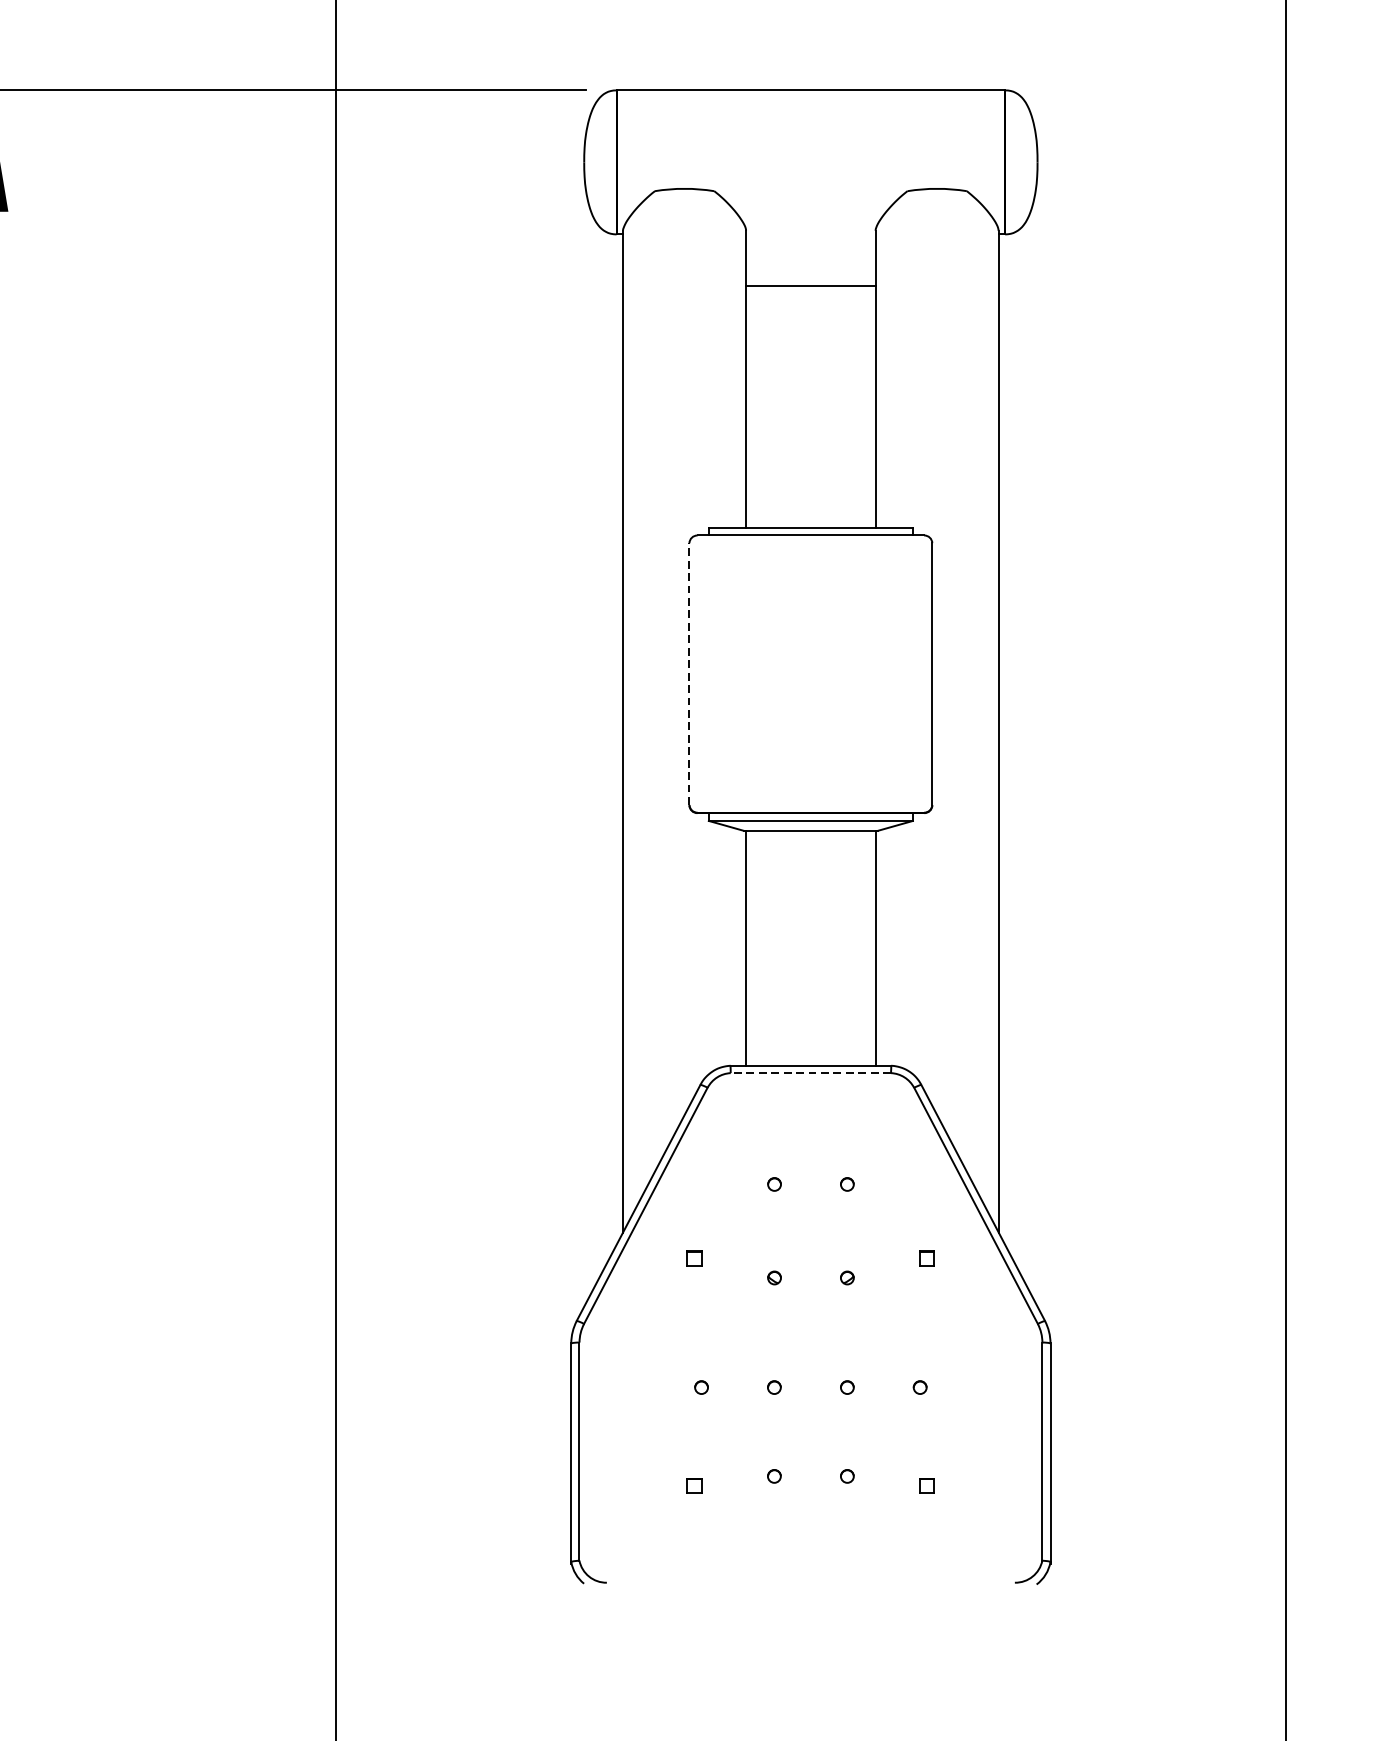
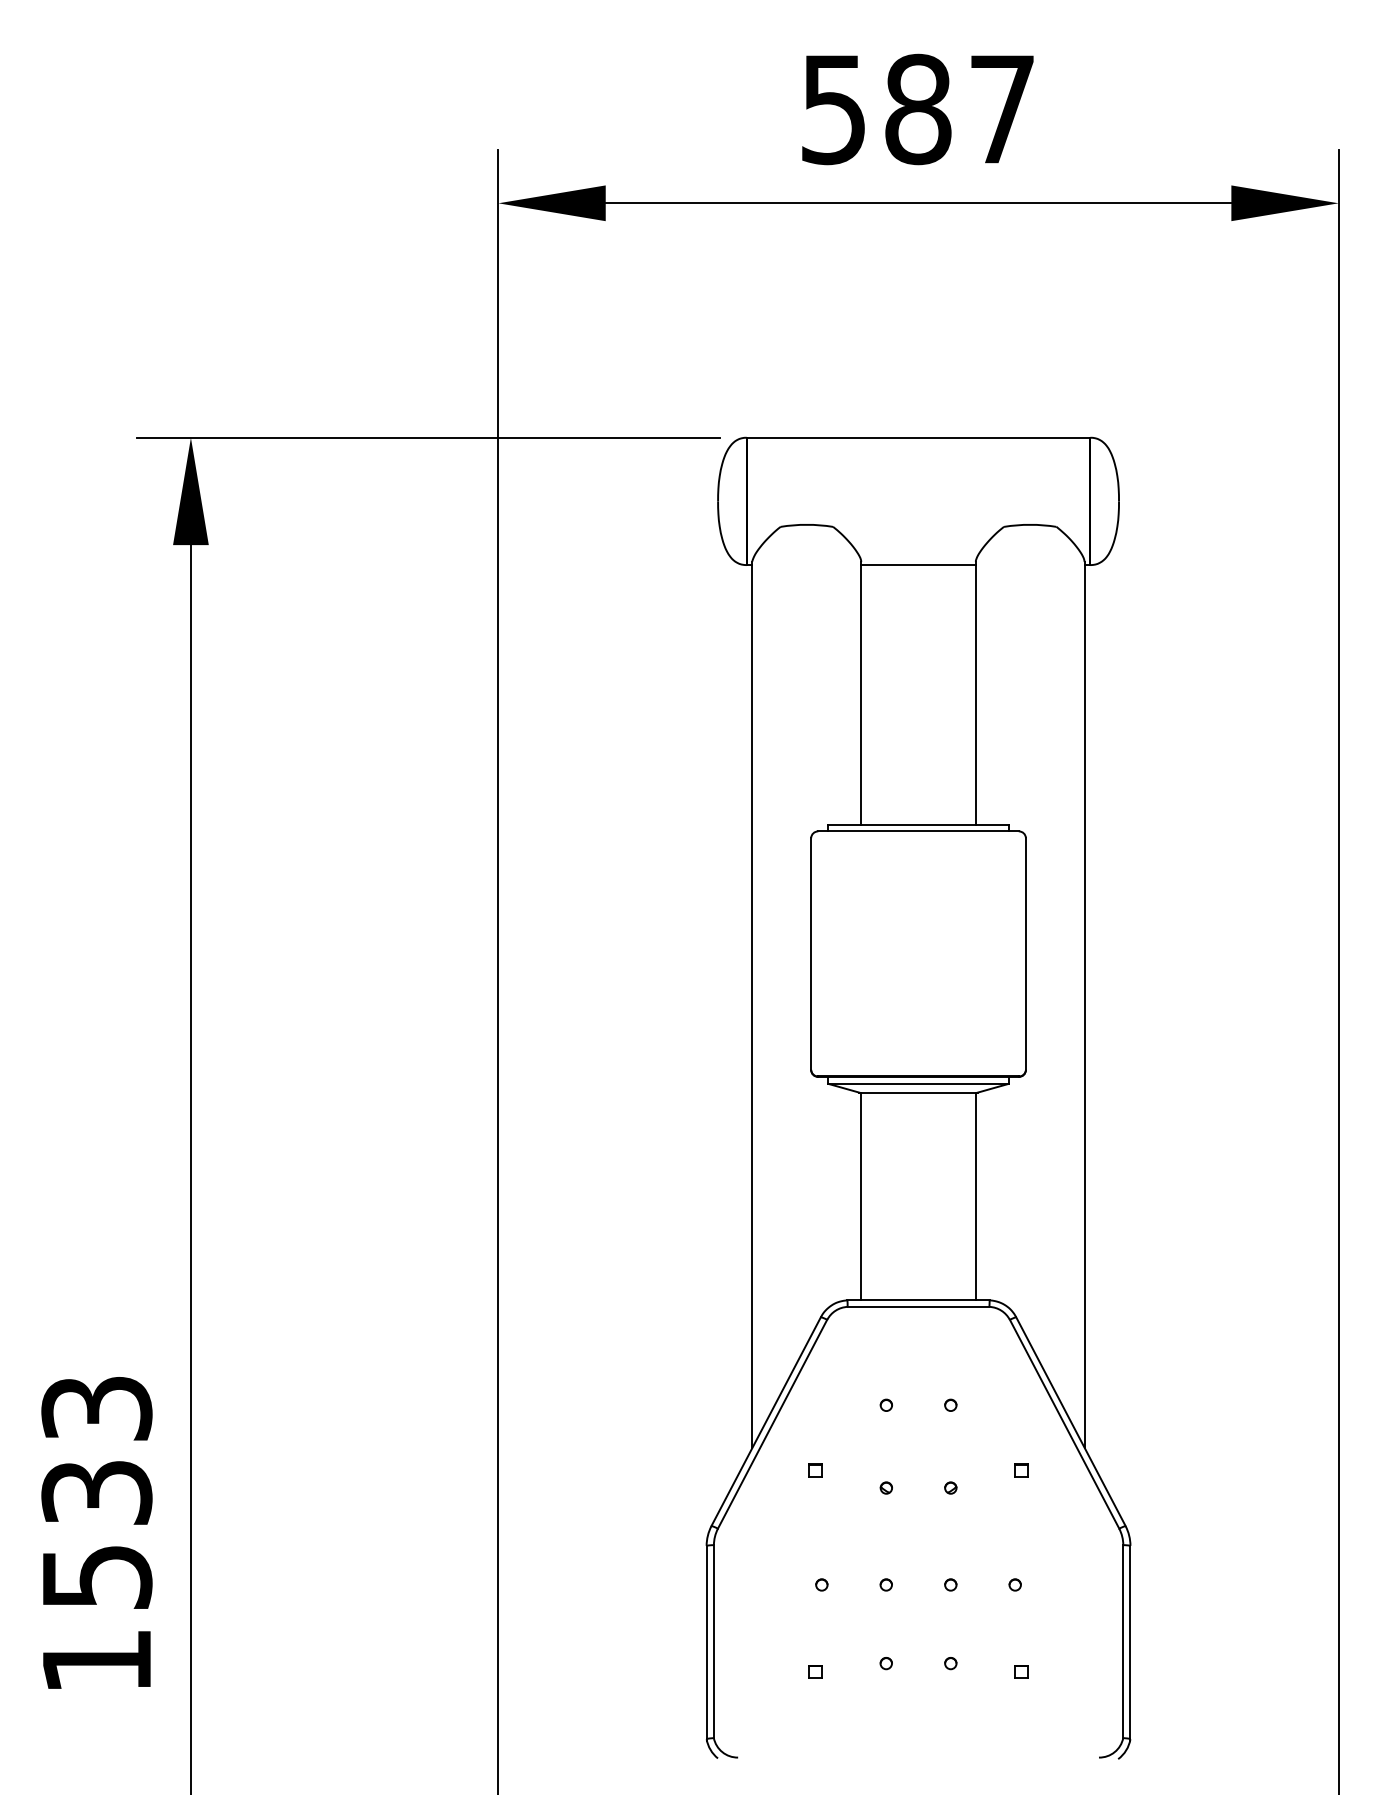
line: (810, 286) -> (918, 565), moved
line: (689, 673) -> (811, 953), dashed -> solid
line: (810, 1072) -> (918, 1306), dashed -> solid

